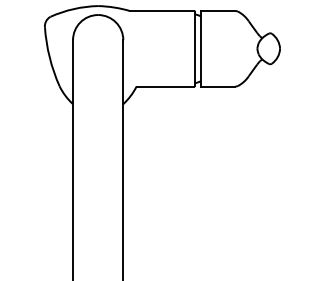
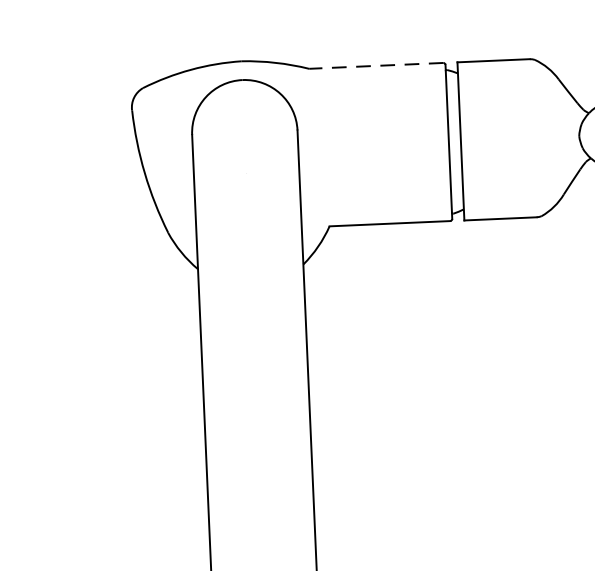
line: (161, 11) -> (374, 66), solid -> dashed

